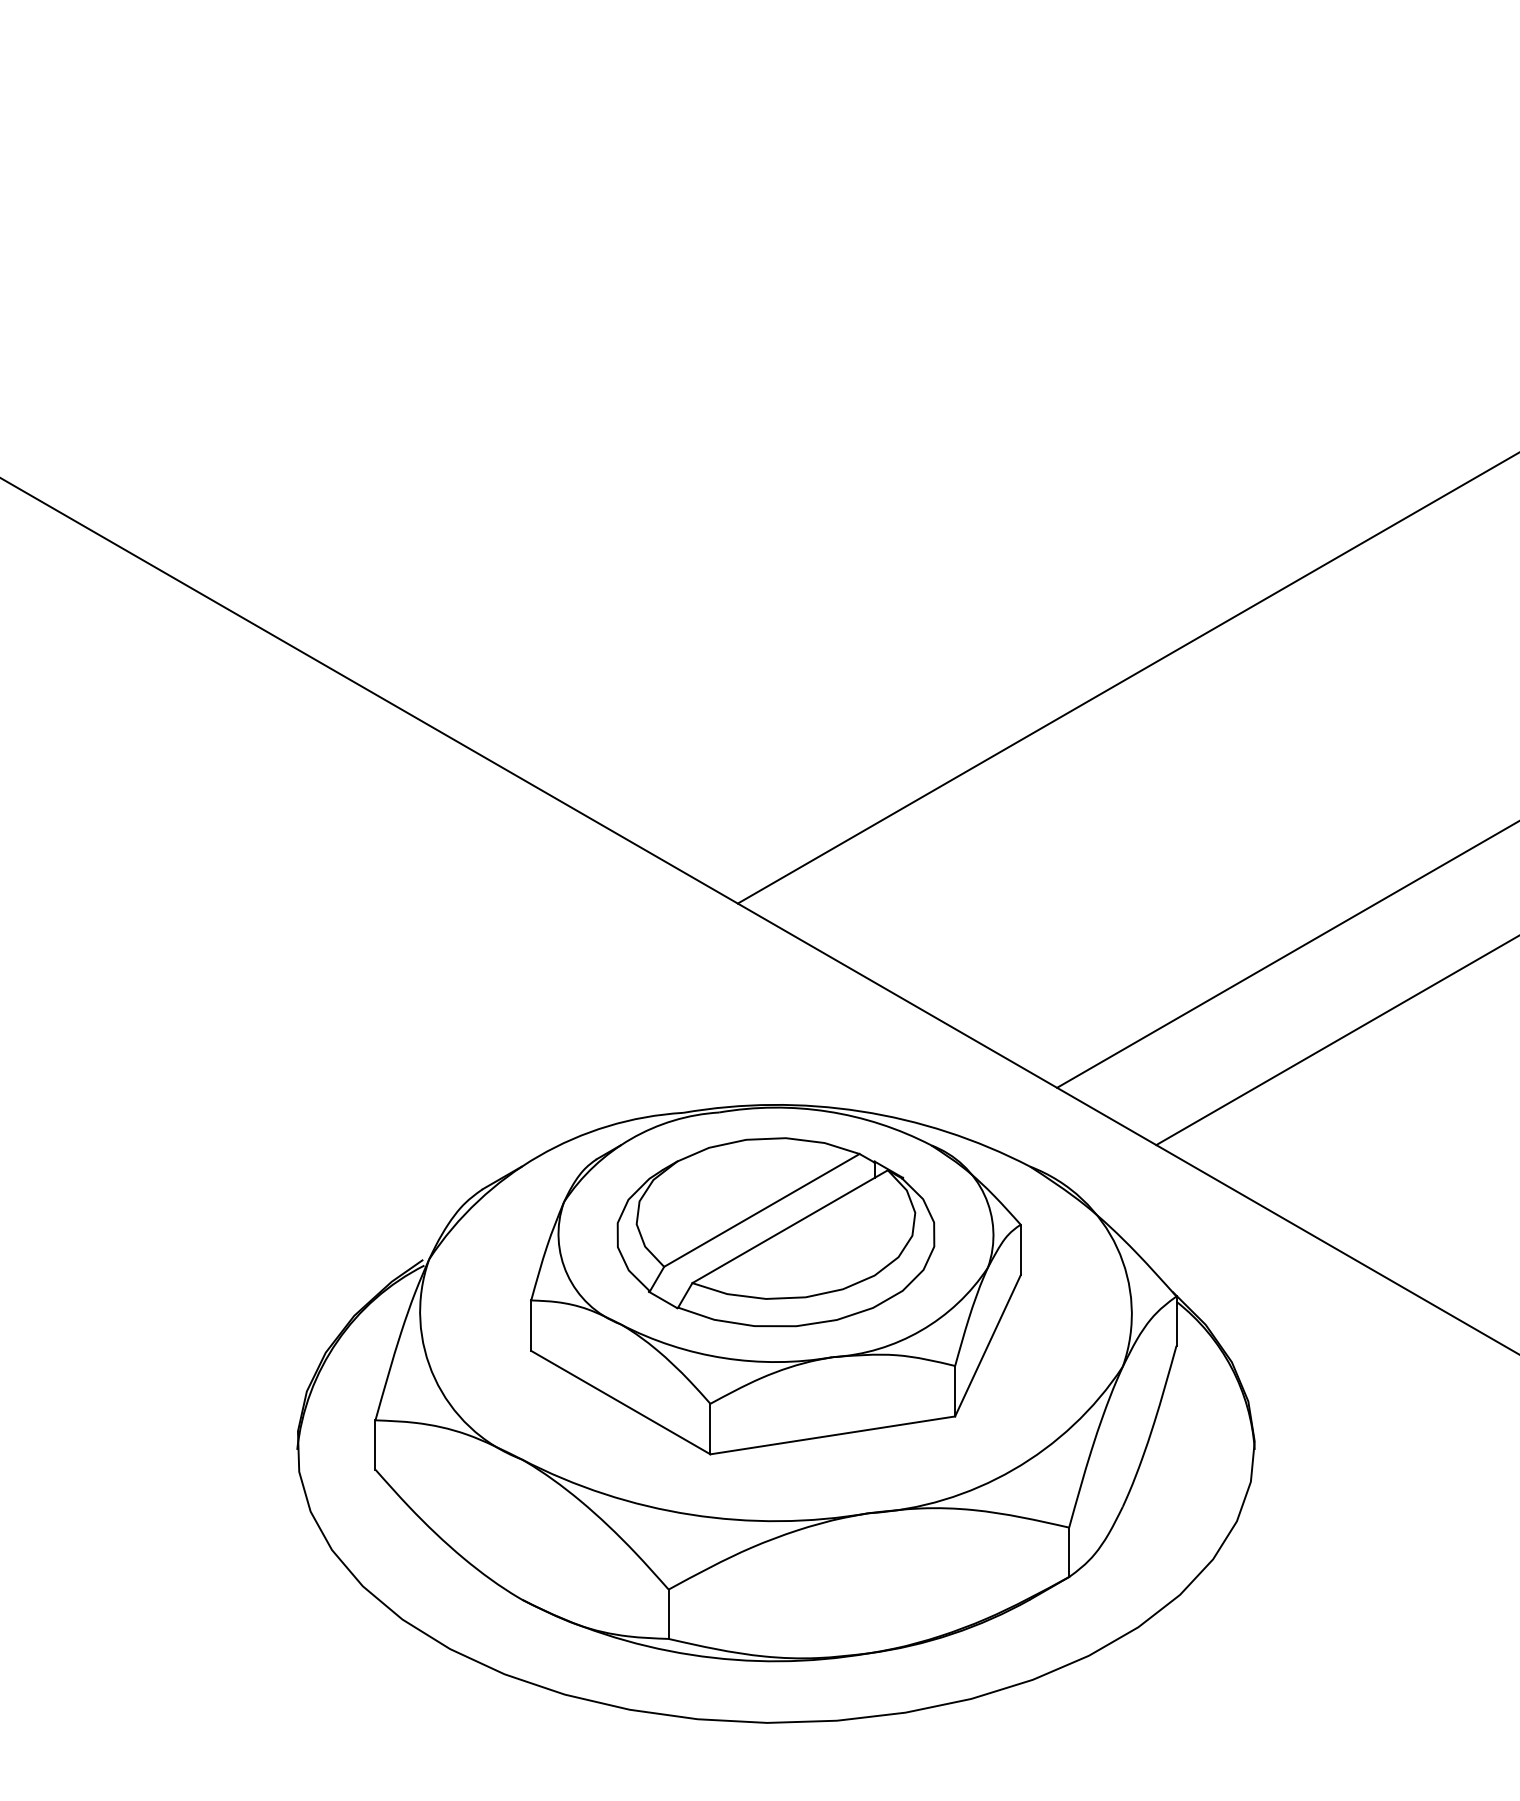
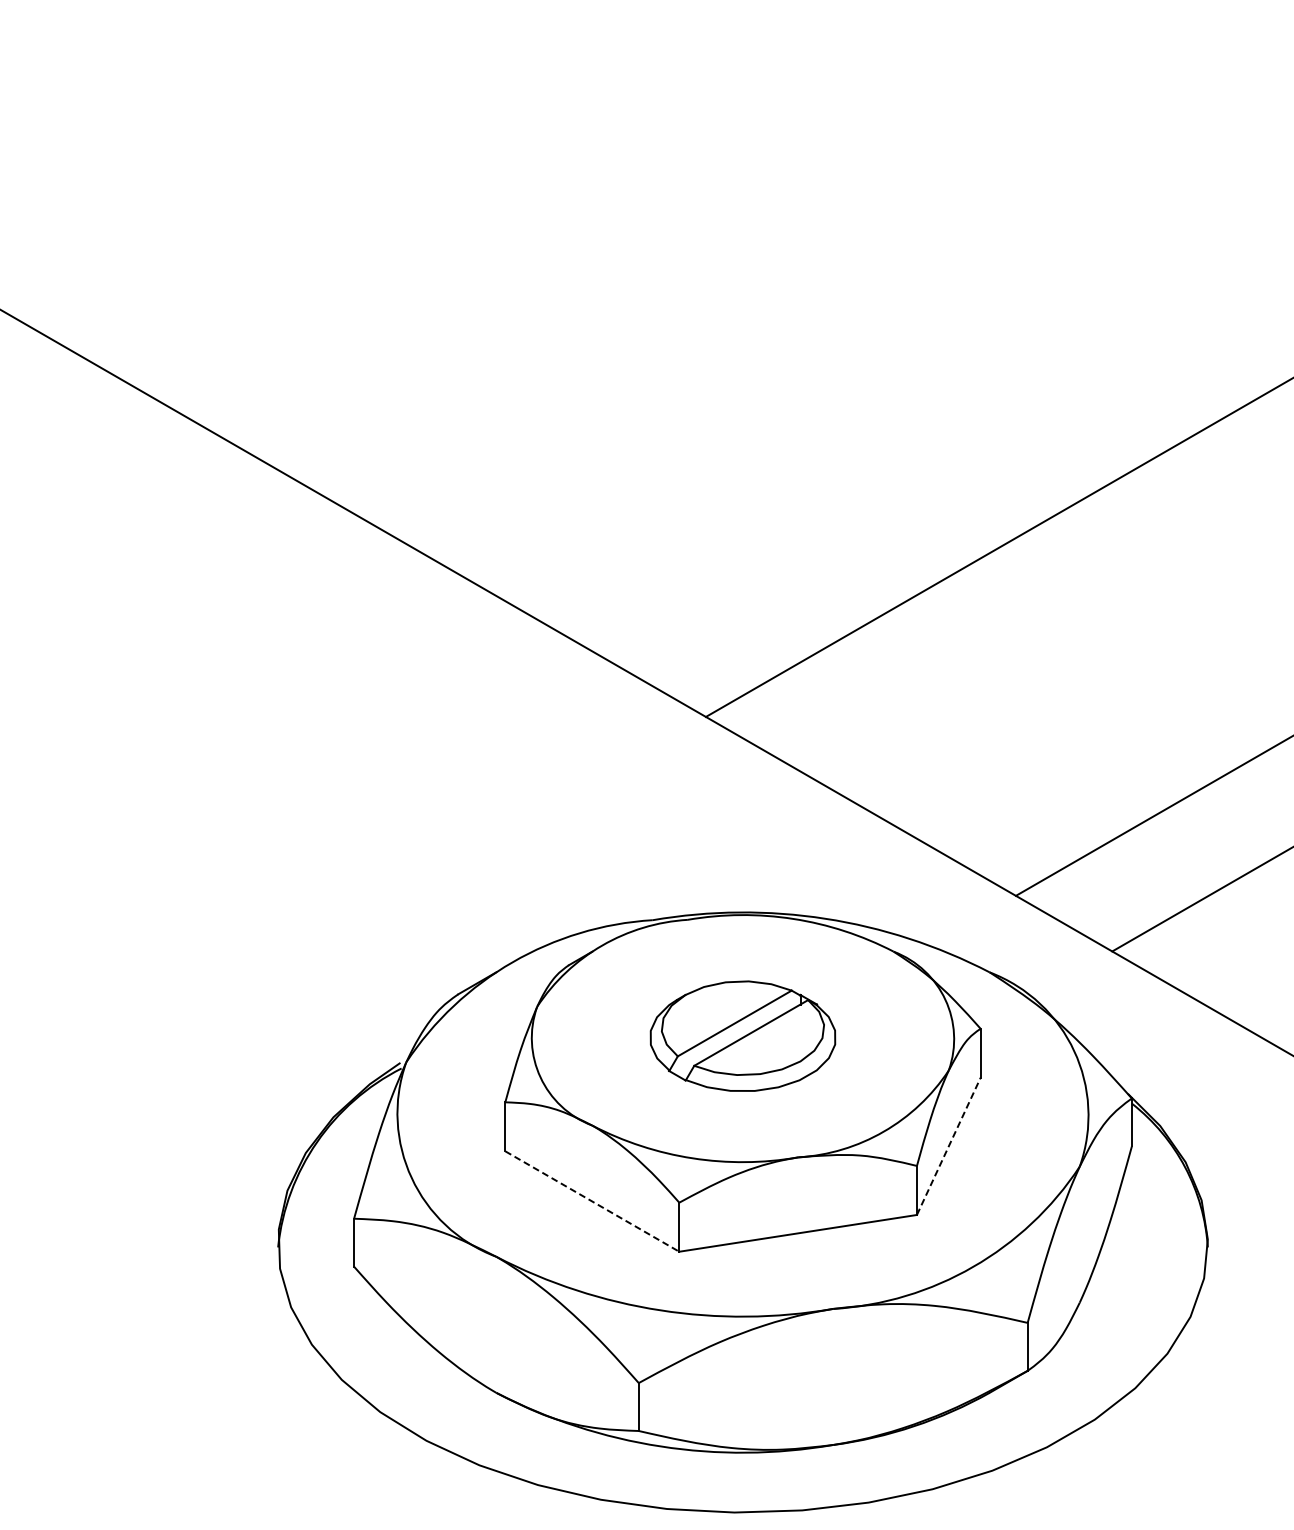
part: (775, 1232) -> (742, 1036), size x0.6
line: (987, 1345) -> (948, 1146), solid -> dashed
line: (621, 1402) -> (592, 1201), solid -> dashed

